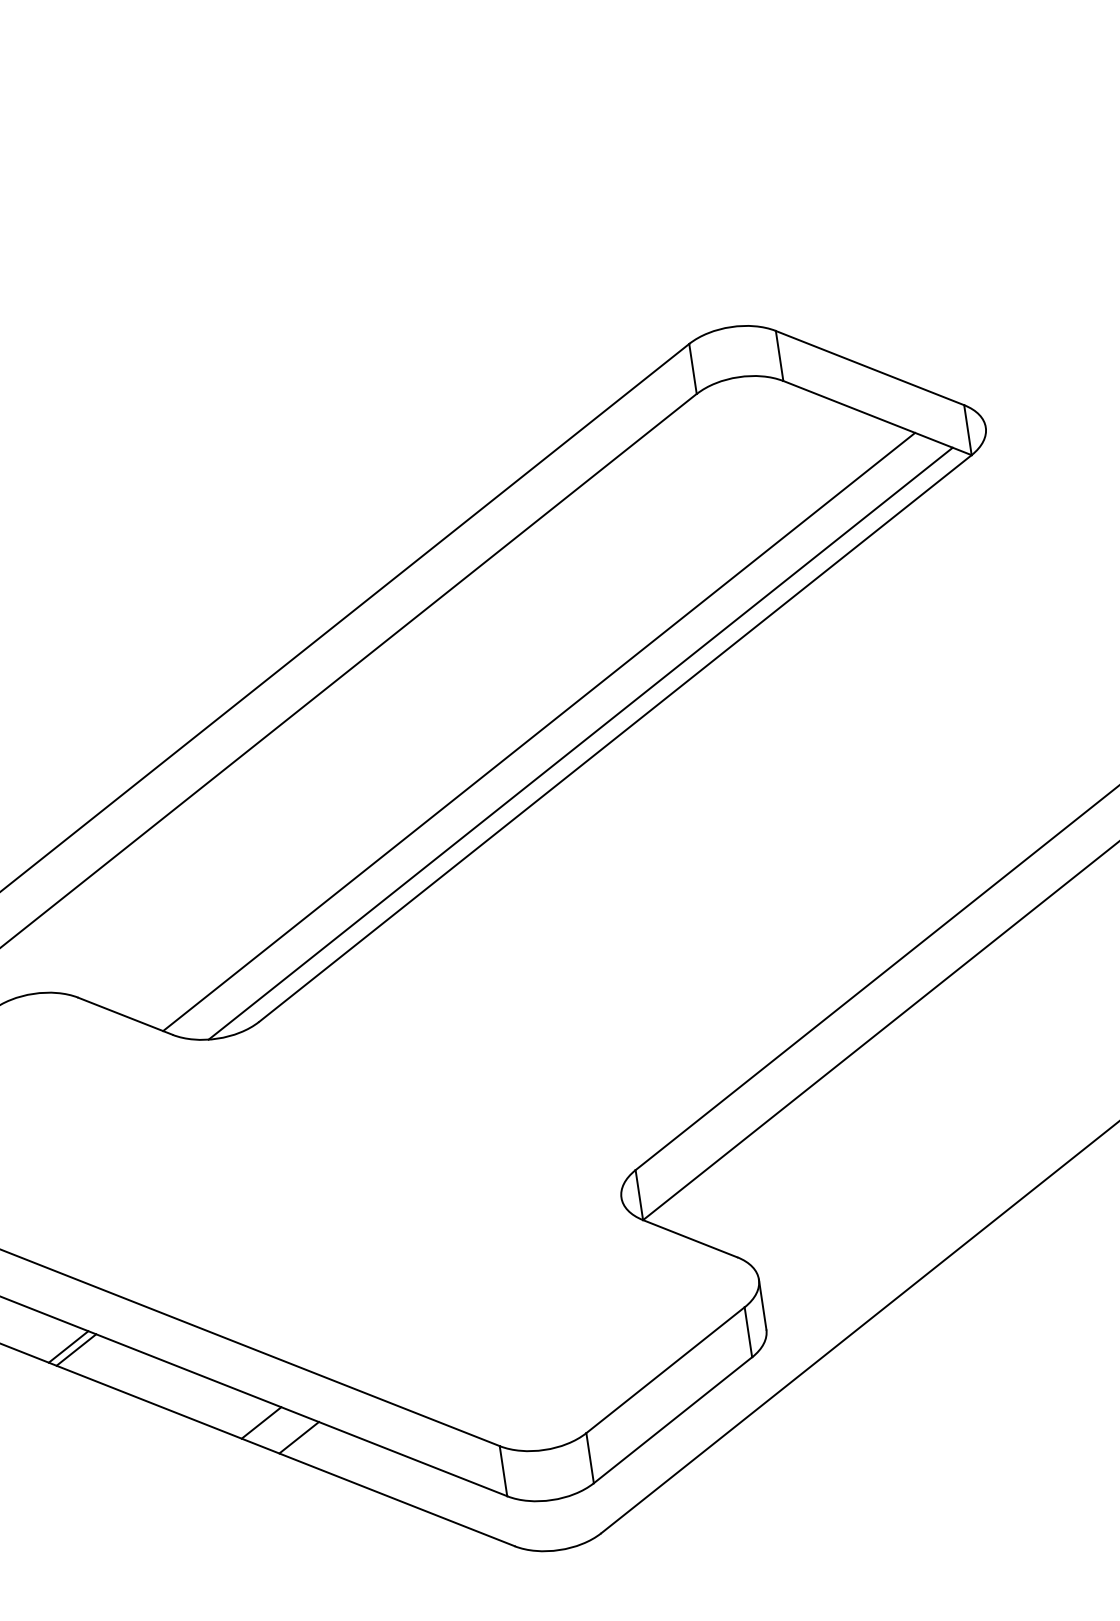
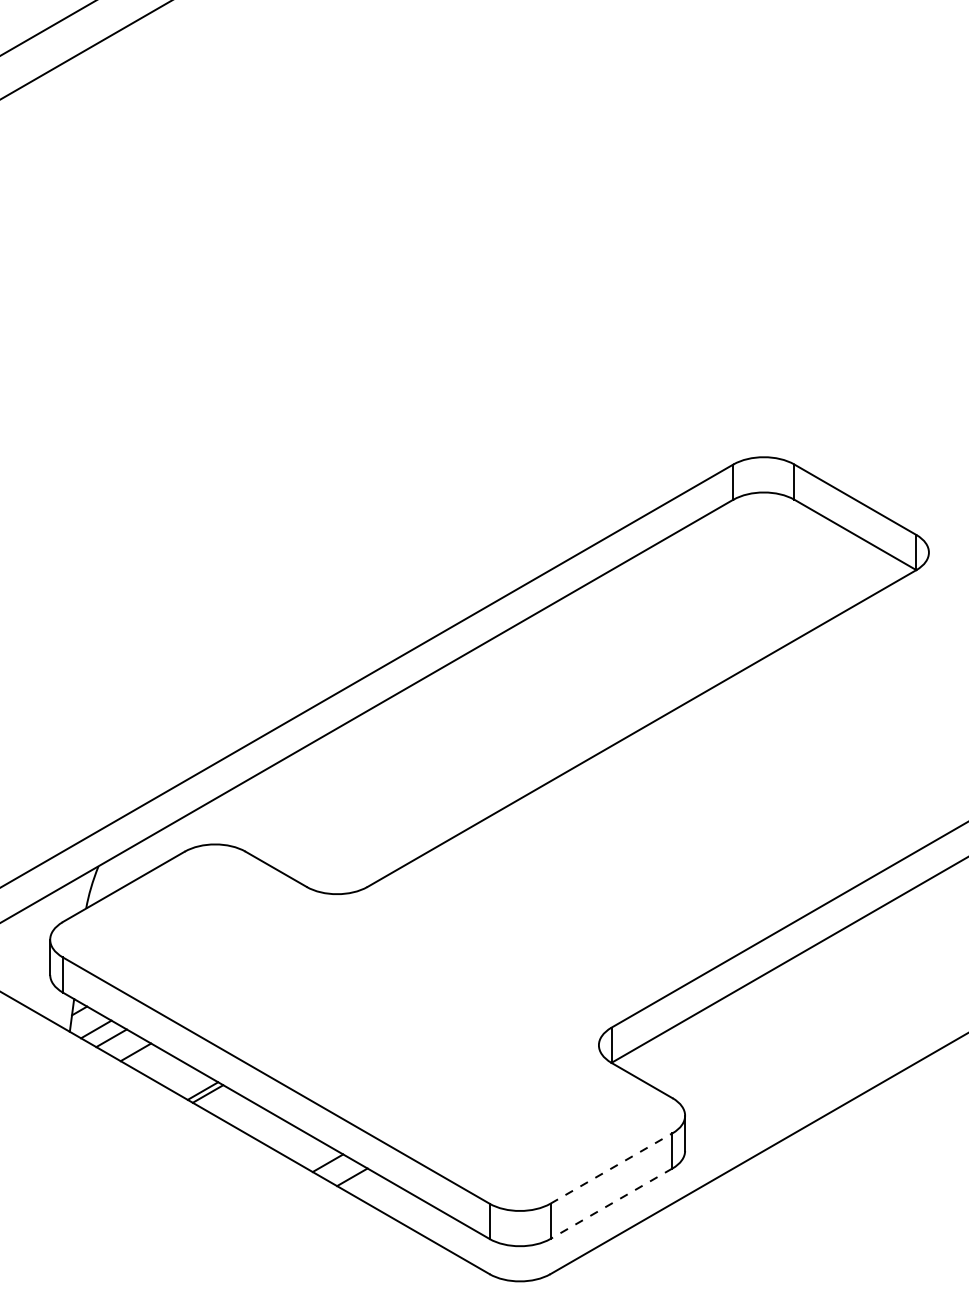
line: (538, 732) -> (589, 716), removed
line: (580, 743) -> (617, 728), removed
line: (665, 1370) -> (611, 1168), solid -> dashed
line: (672, 1419) -> (611, 1203), solid -> dashed

